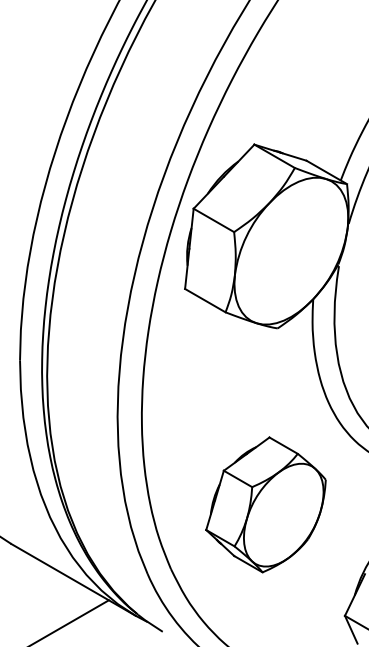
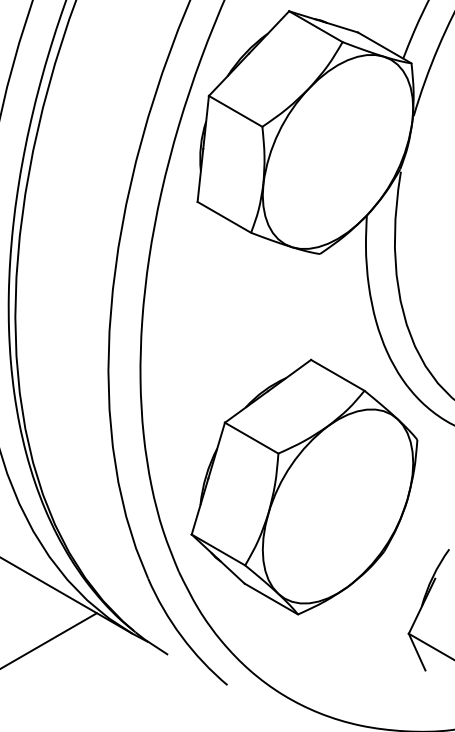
part: (265, 504) -> (303, 486), size x1.43

